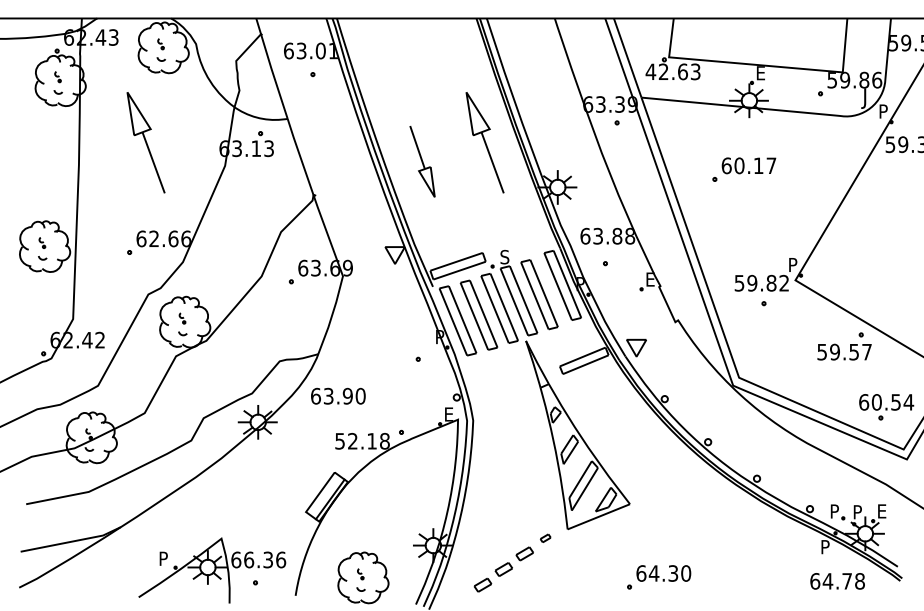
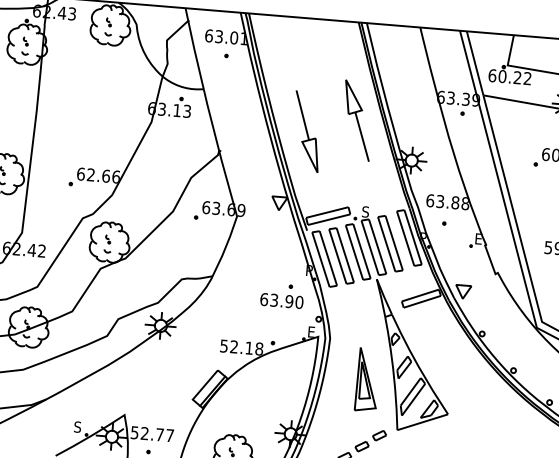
text: (672, 71) -> (509, 76), 42.63 -> 60.22
part: (145, 142) -> (90, 98), removed
part: (422, 161) -> (307, 131), size x1.43
text: (338, 395) -> (282, 300), moved
part: (524, 468) -> (367, 379), added
part: (545, 538) -> (379, 435), size x1.67
text: (163, 558) -> (77, 426), P -> S
text: (258, 559) -> (152, 433), 66.36 -> 52.77

